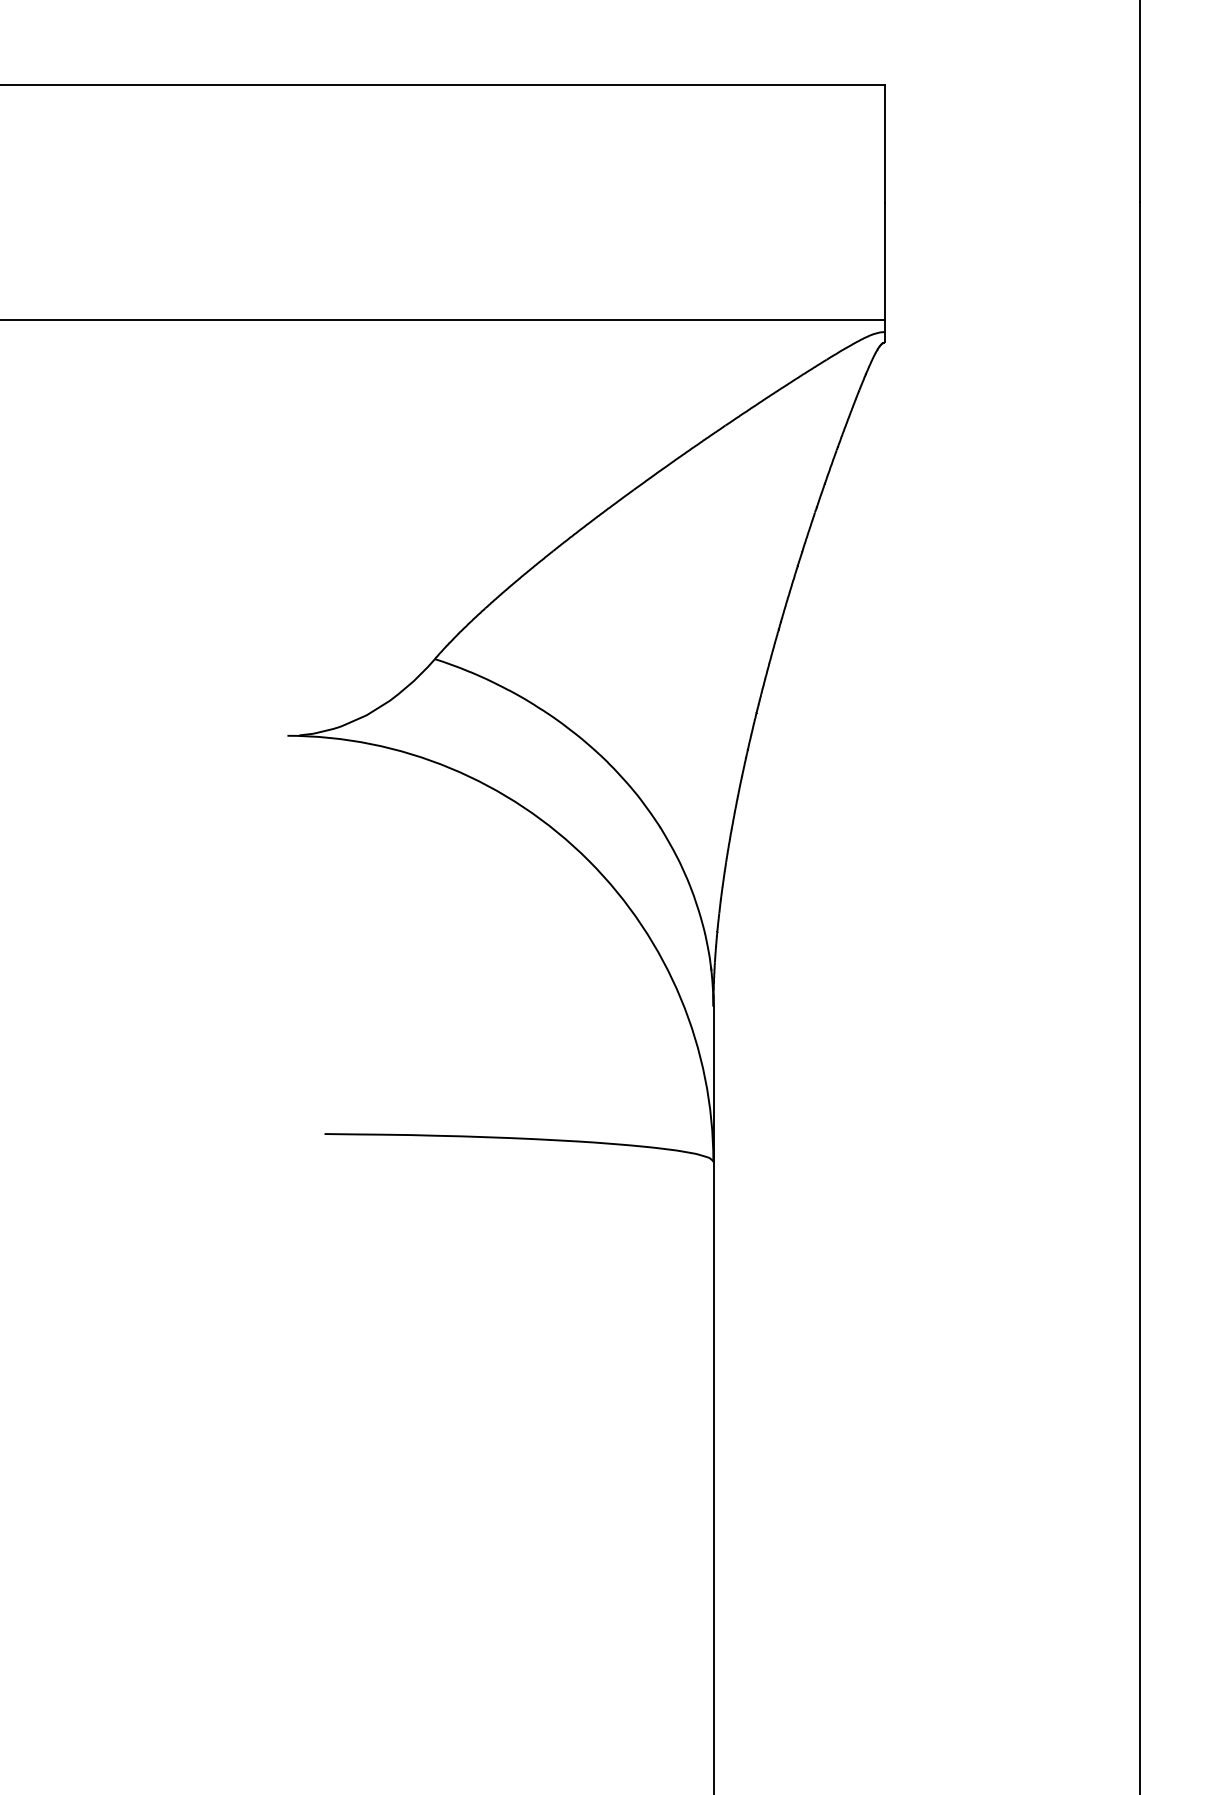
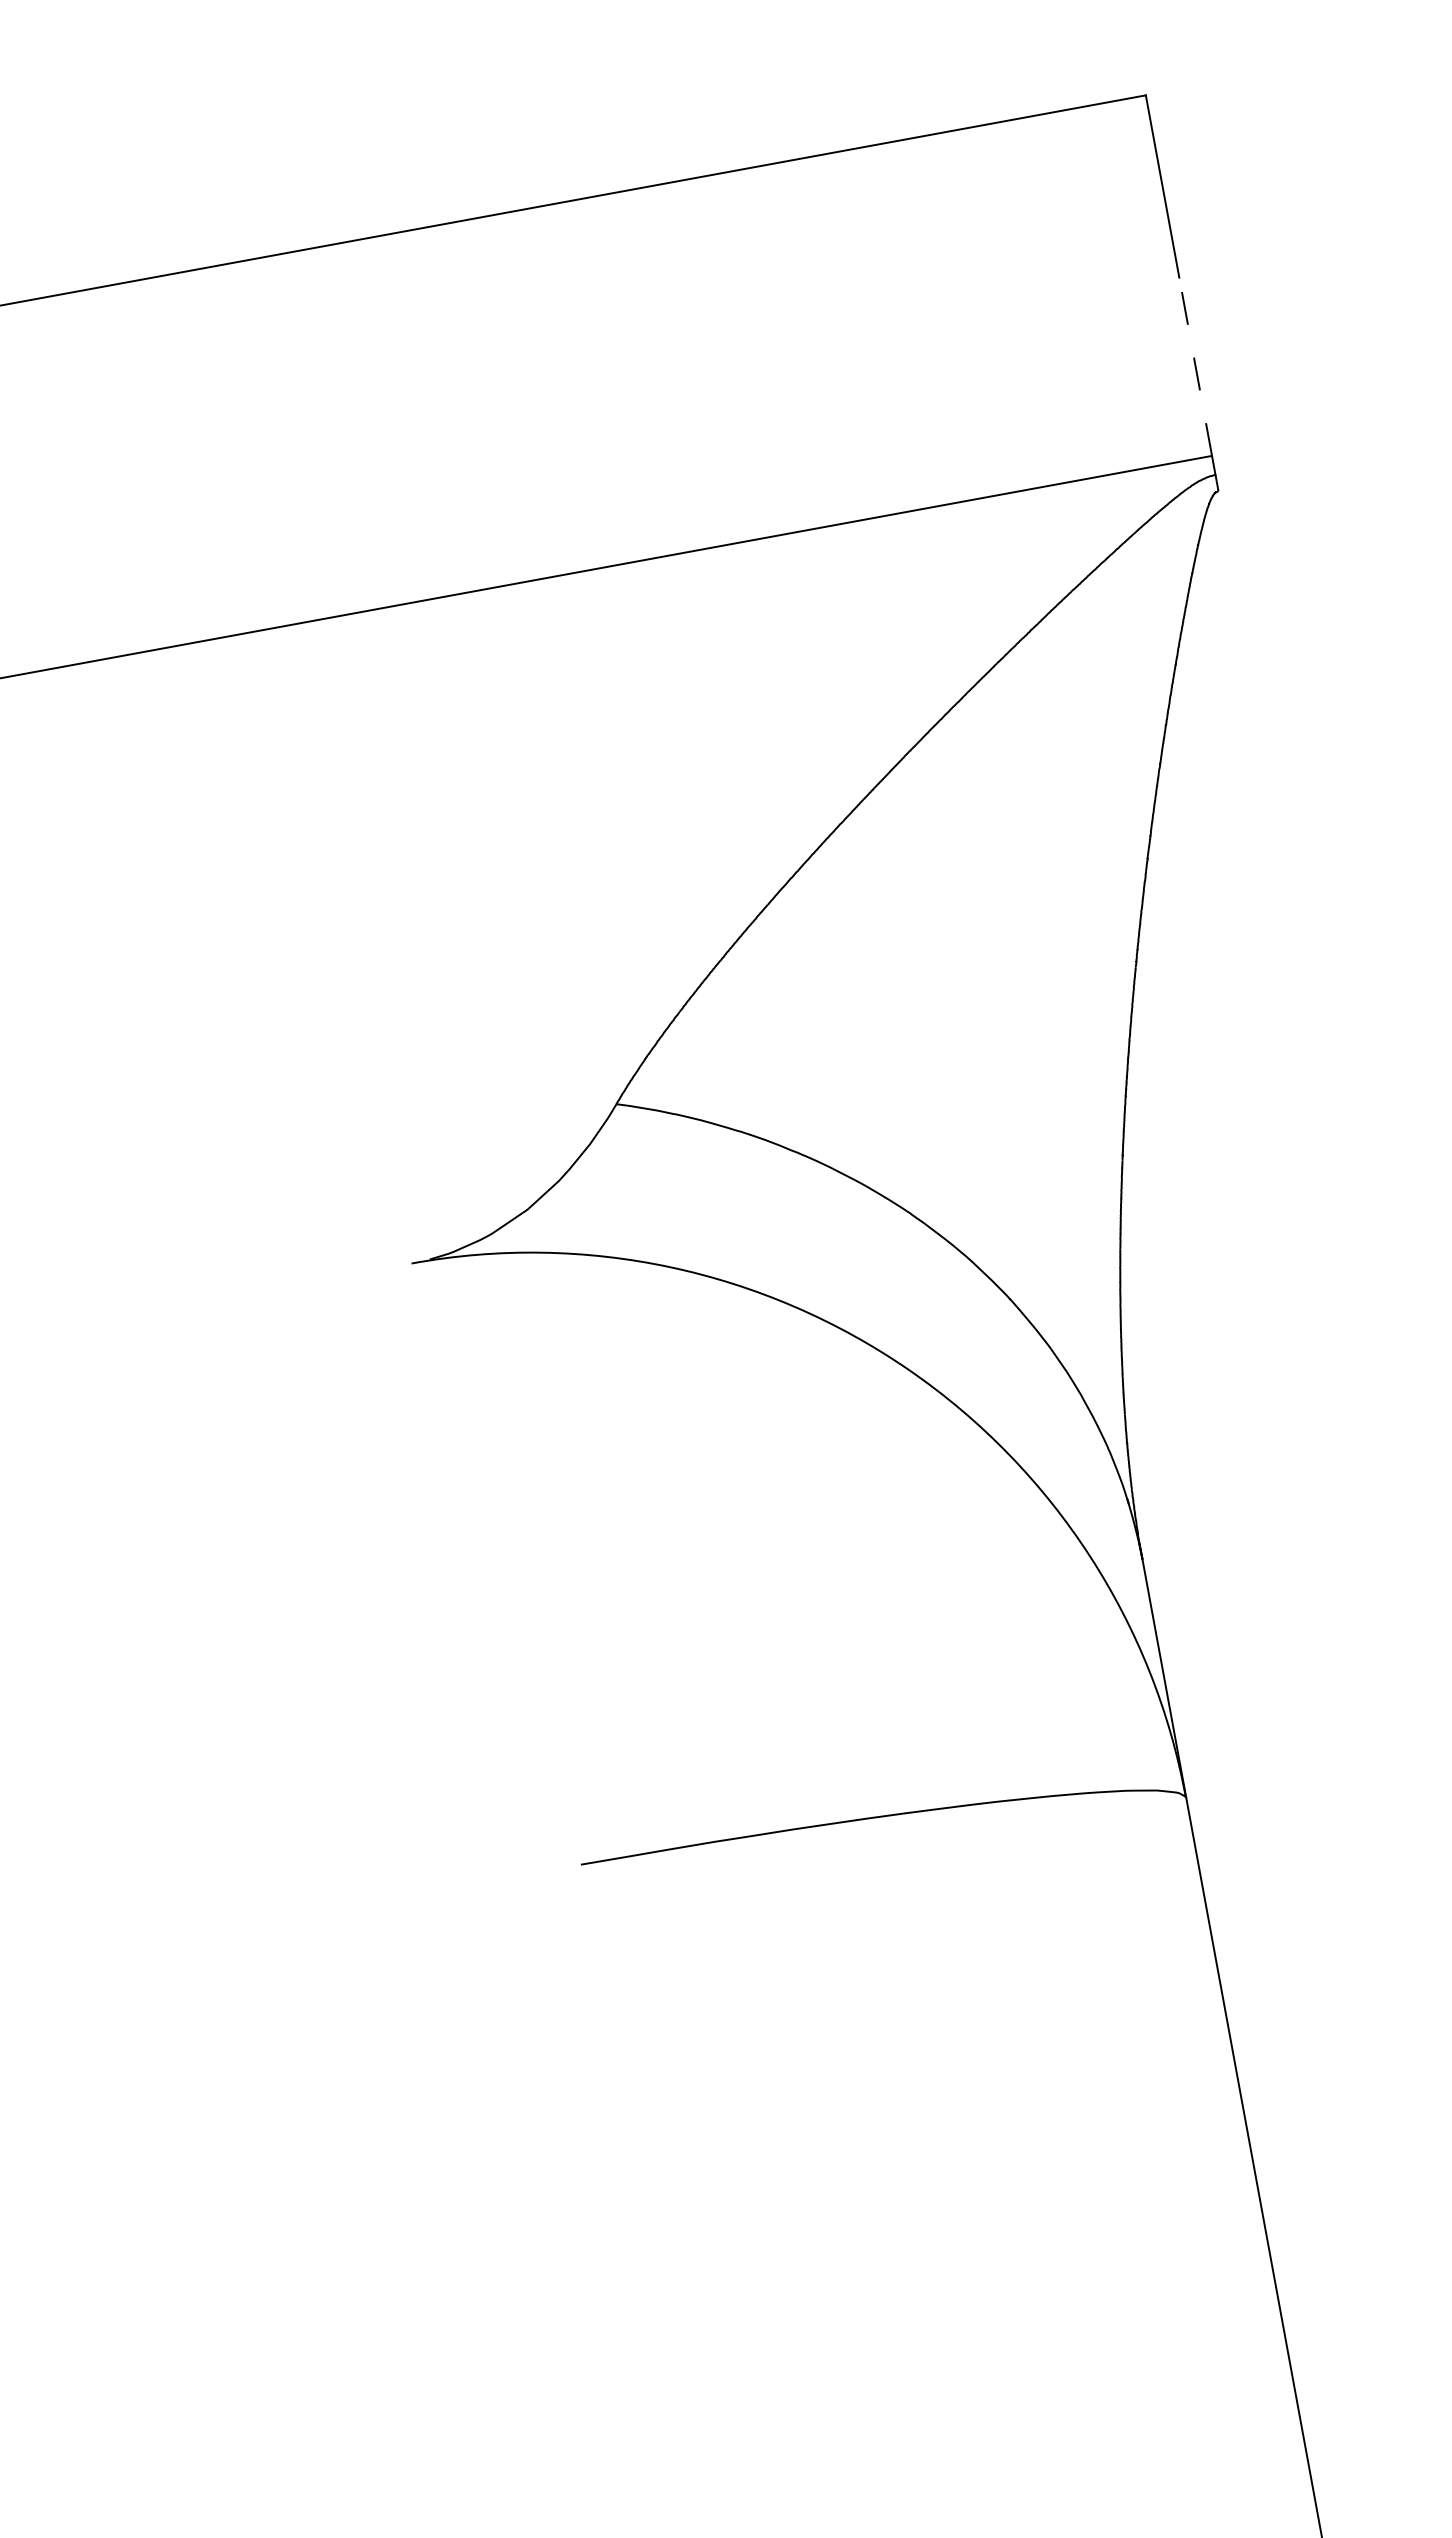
line: (884, 261) -> (1194, 366), solid -> dashed

